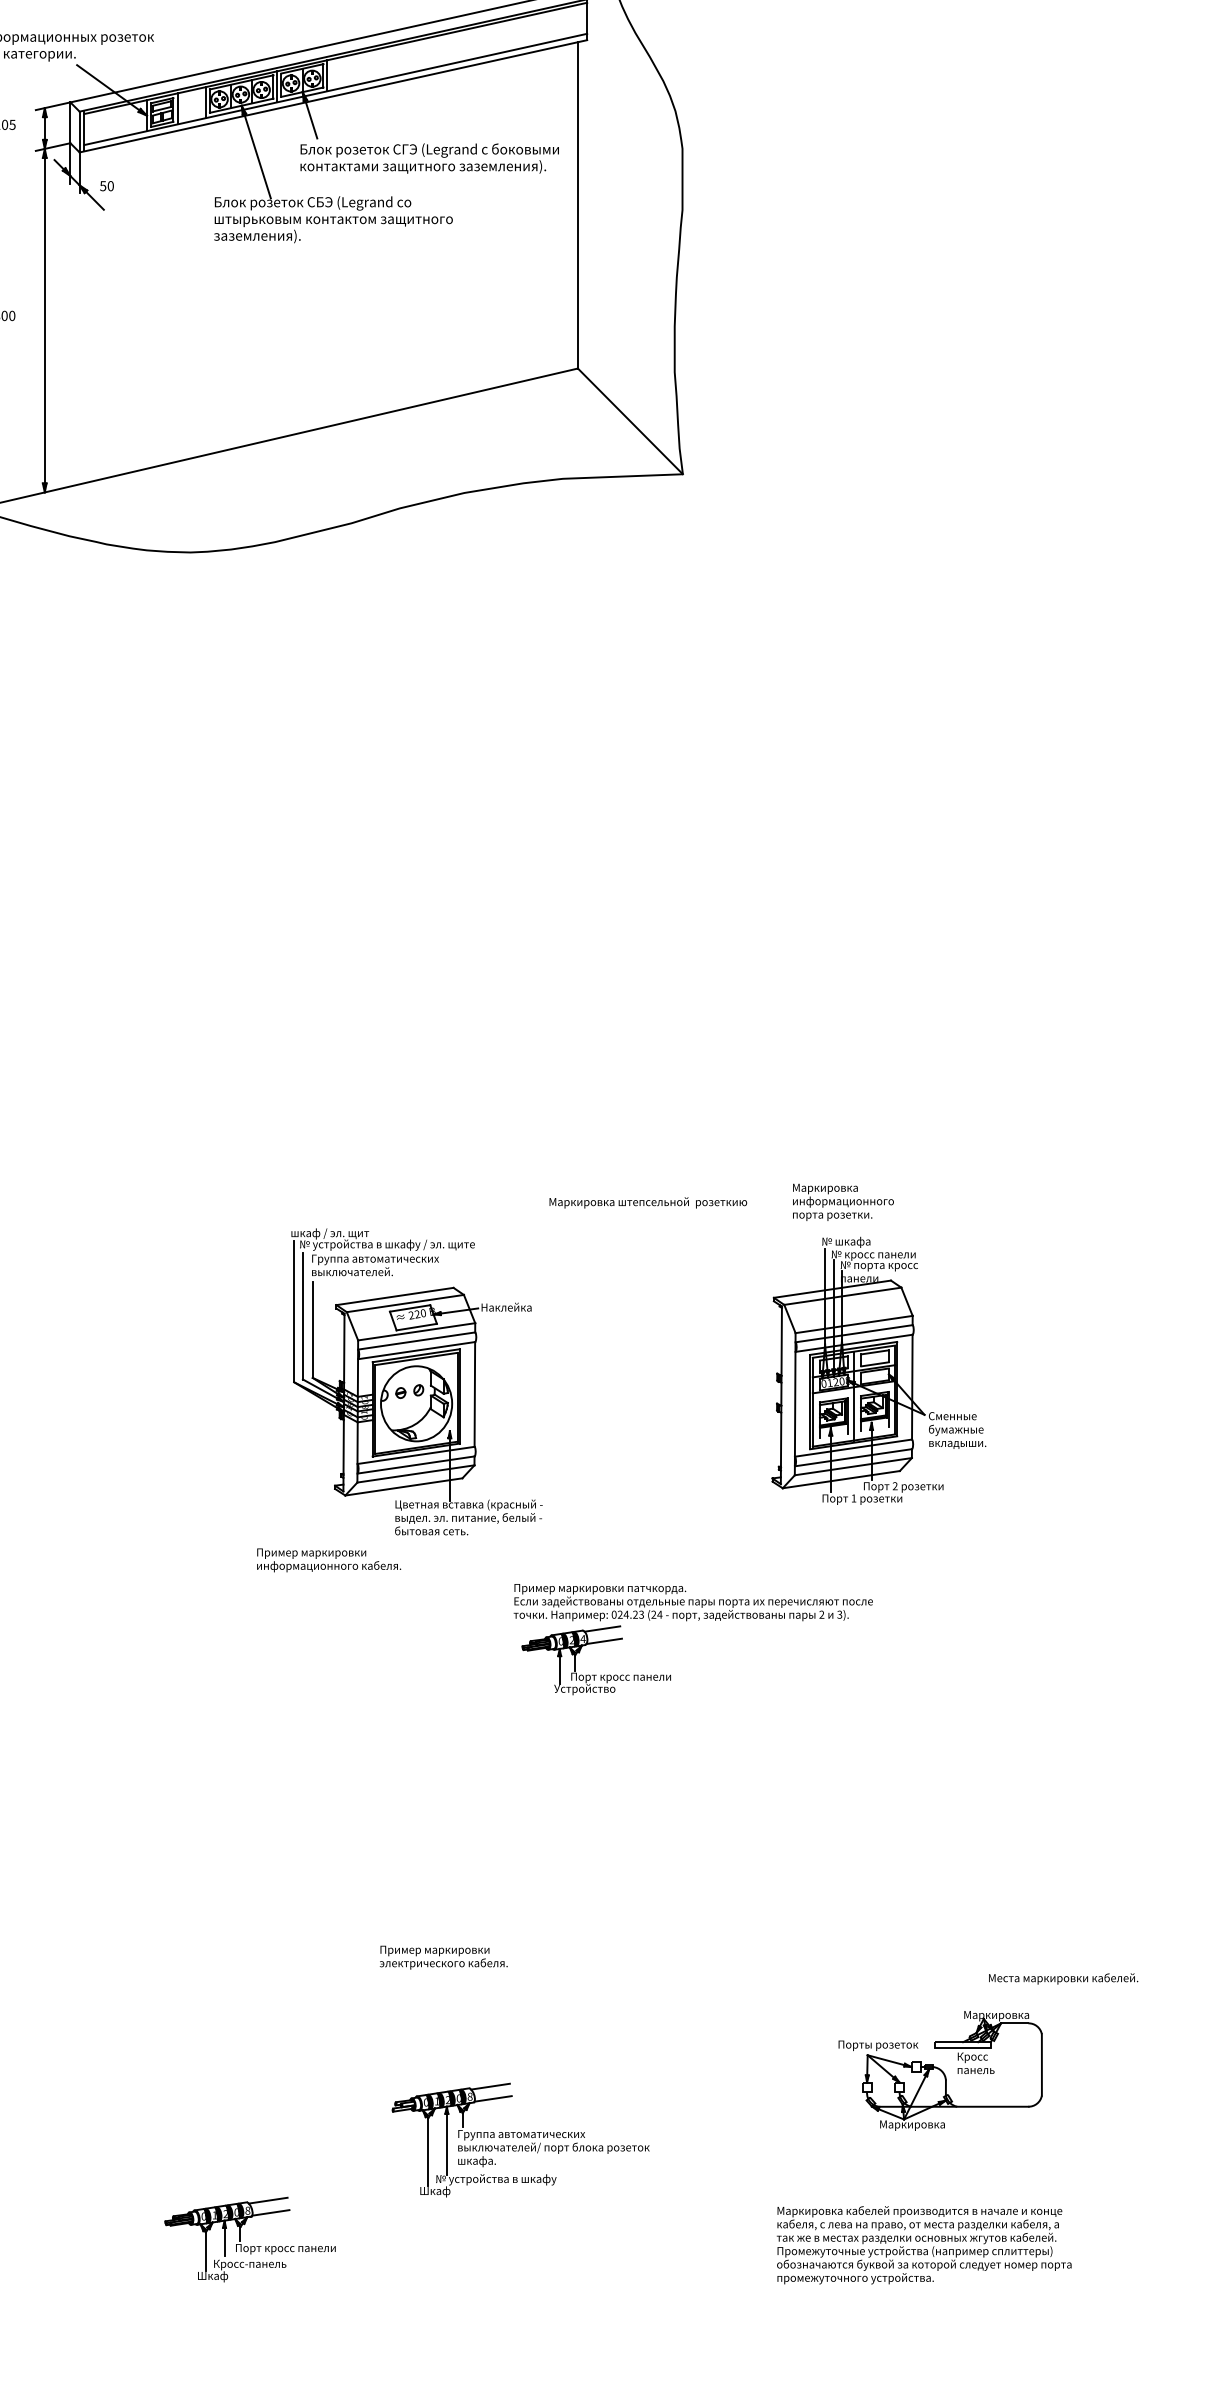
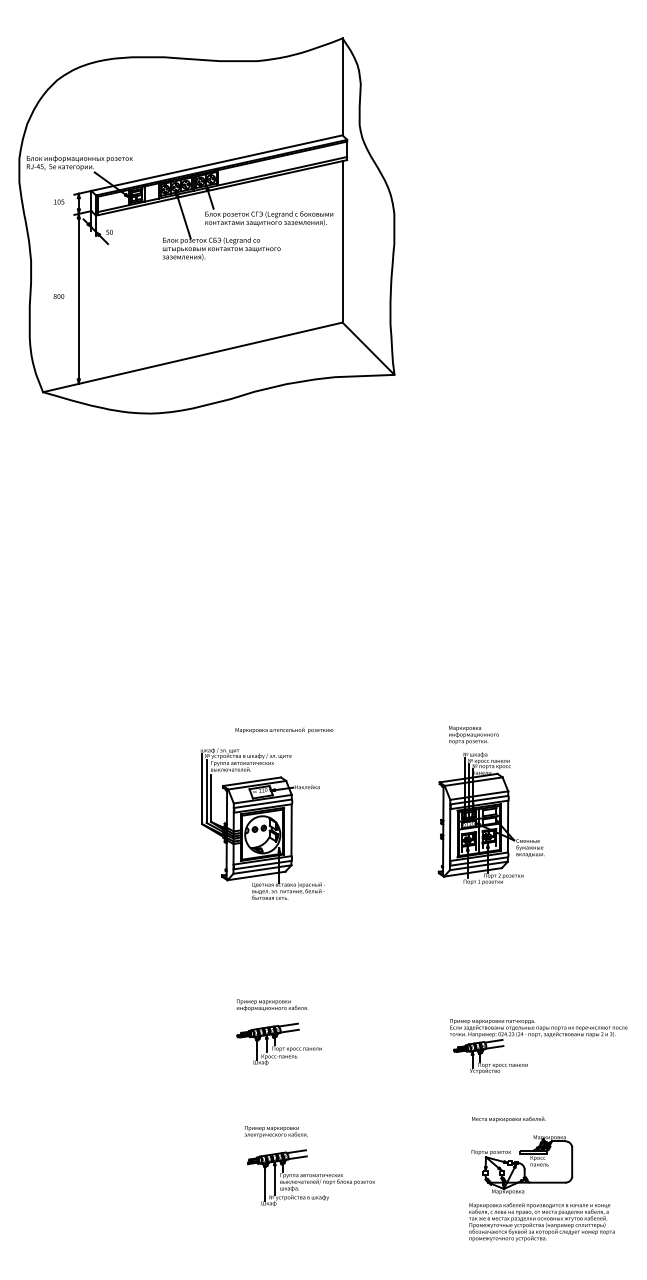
text: (648, 1203) -> (284, 730), moved
text: (327, 1560) -> (271, 1005), moved
part: (686, 1621) -> (535, 1037), moved
text: (442, 1956) -> (275, 1131), moved
text: (1062, 1979) -> (508, 1119), moved
part: (519, 2138) -> (310, 1177), moved
part: (248, 2237) -> (278, 1043), moved
text: (923, 2245) -> (541, 1222), moved

